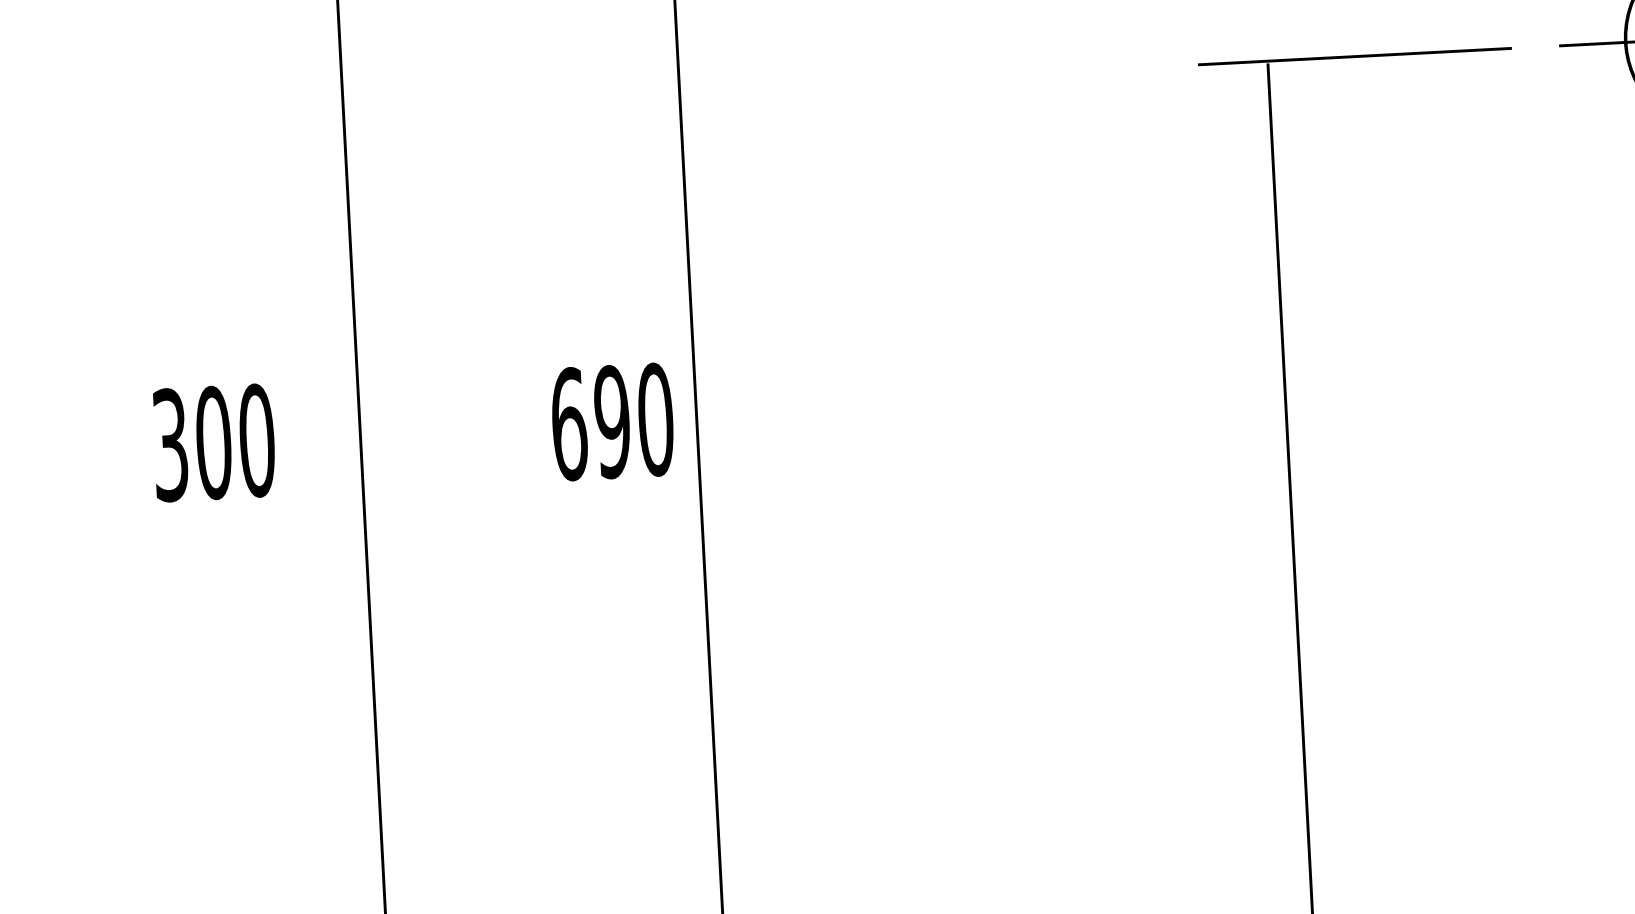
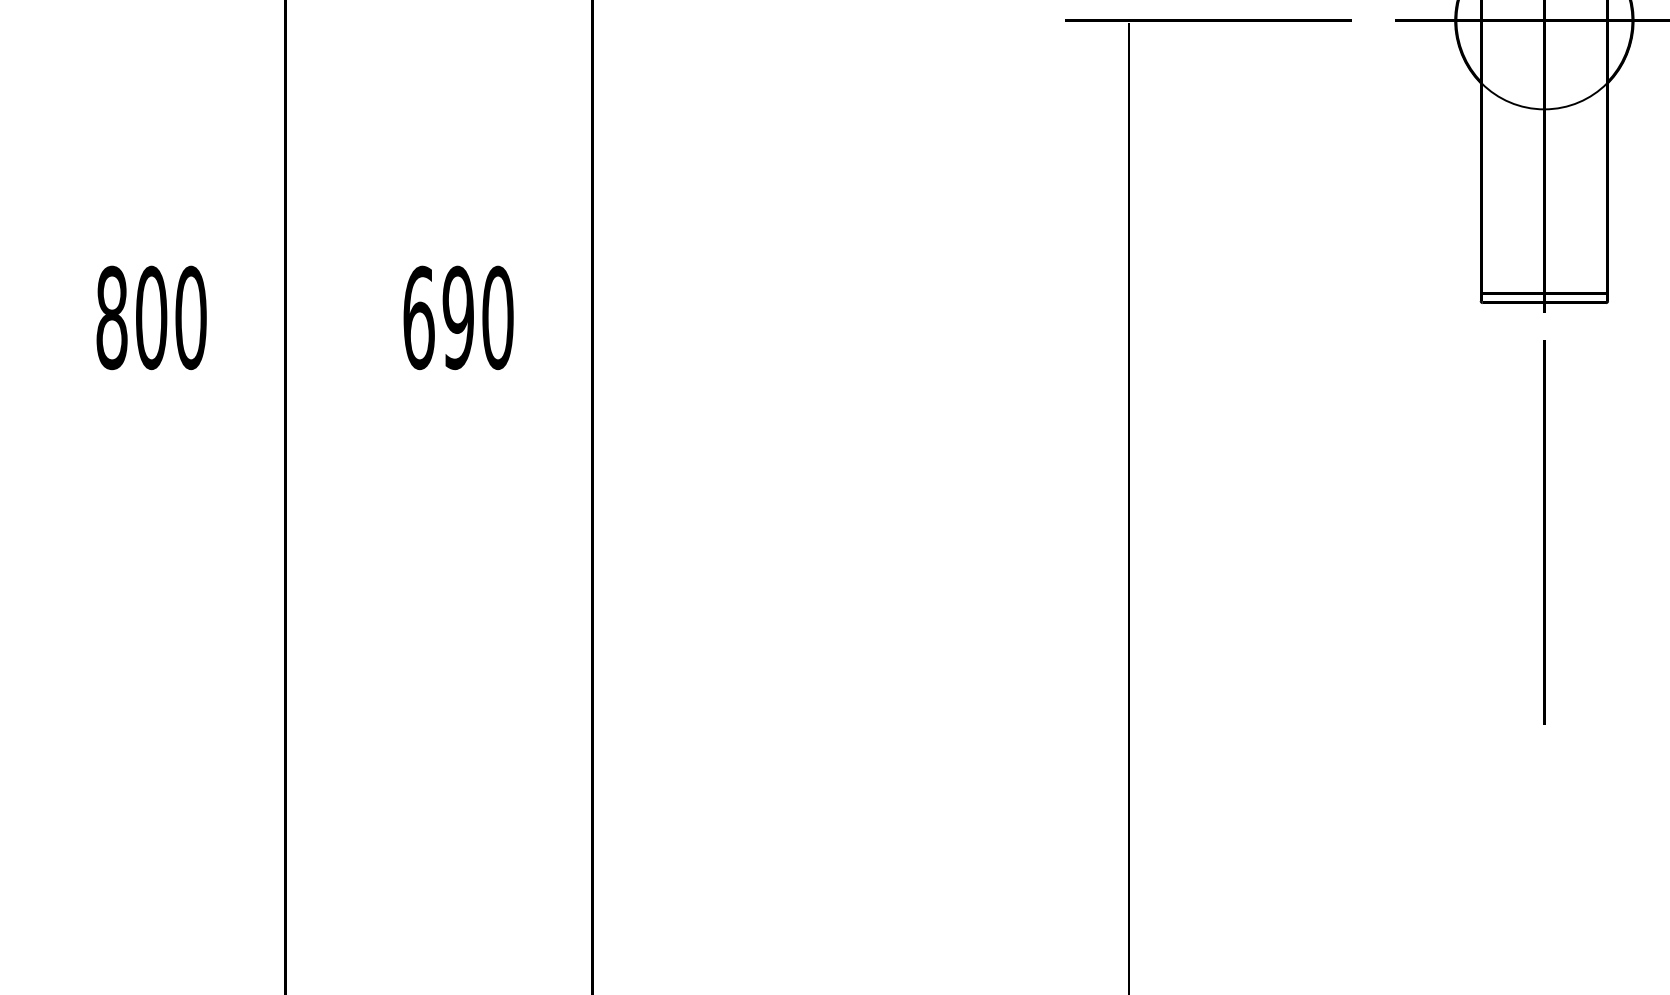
text: (612, 421) -> (458, 317), moved
text: (169, 444) -> (111, 317), 300 -> 800

